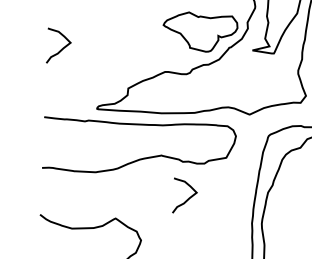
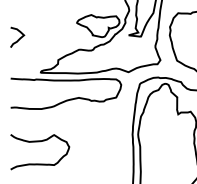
curve: (188, 196) -> (95, 120), removed

